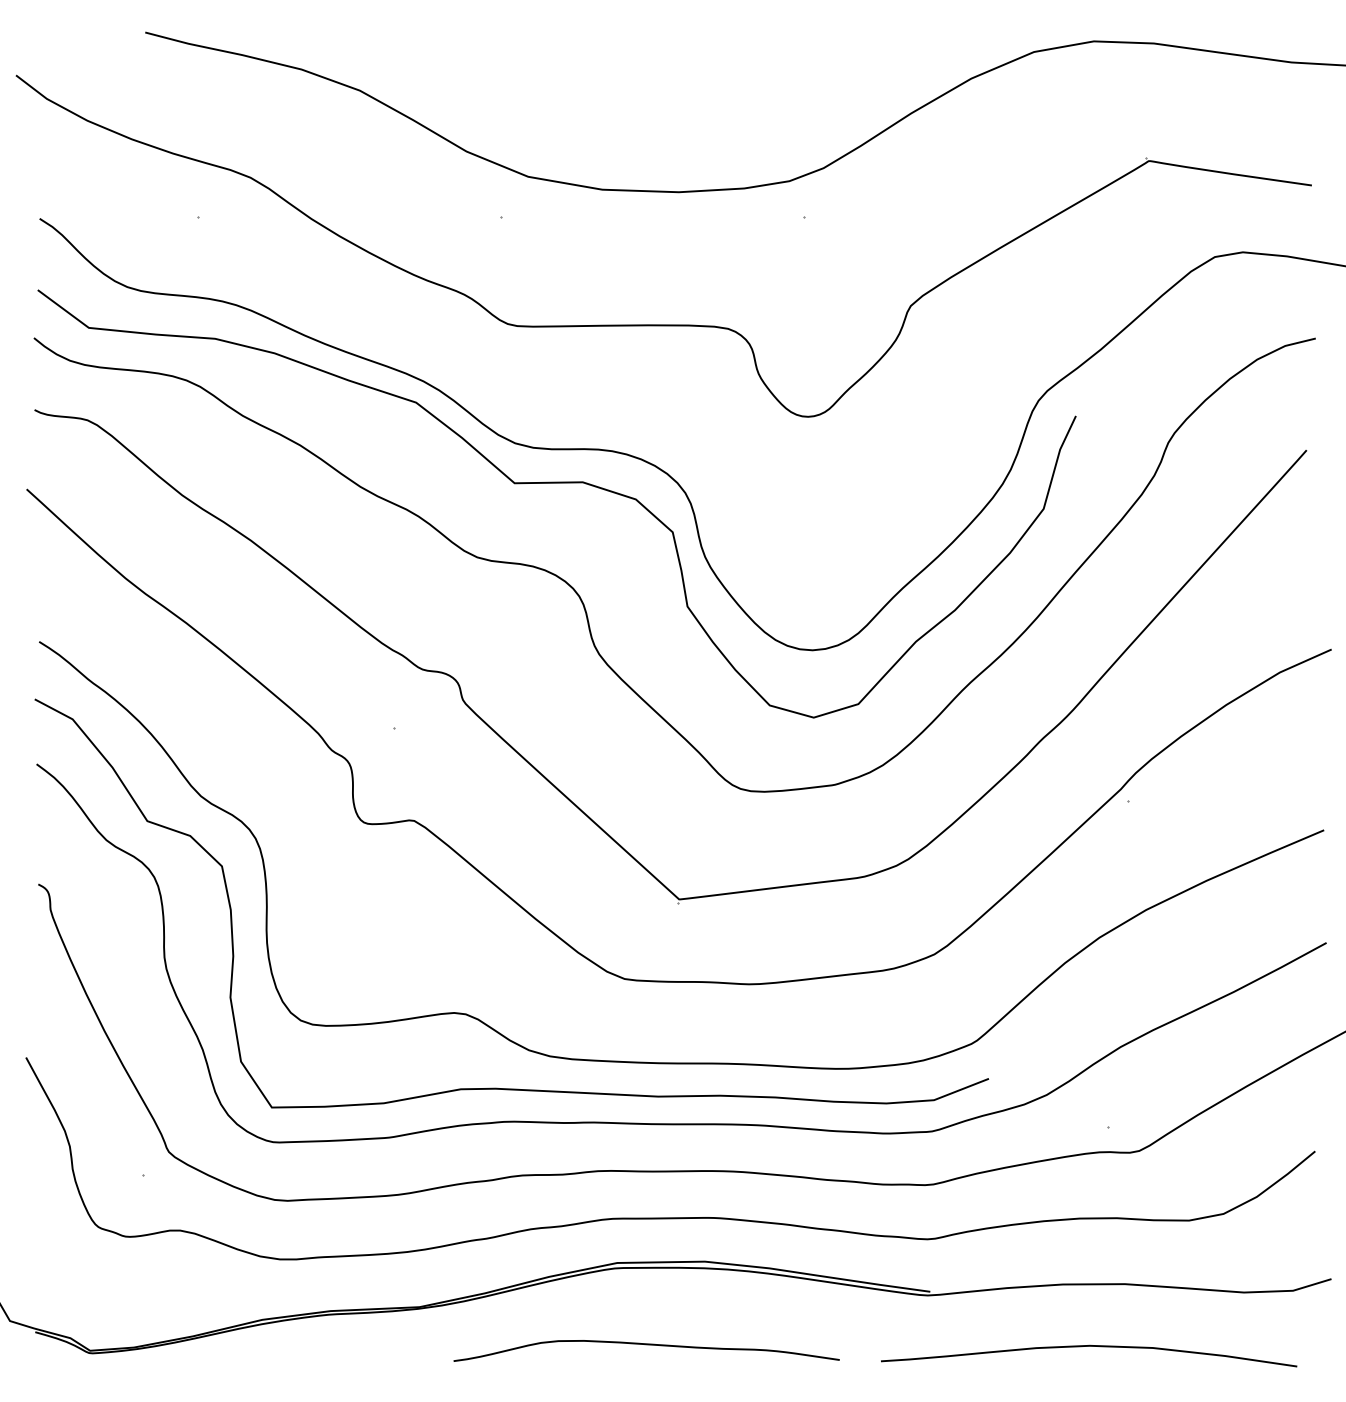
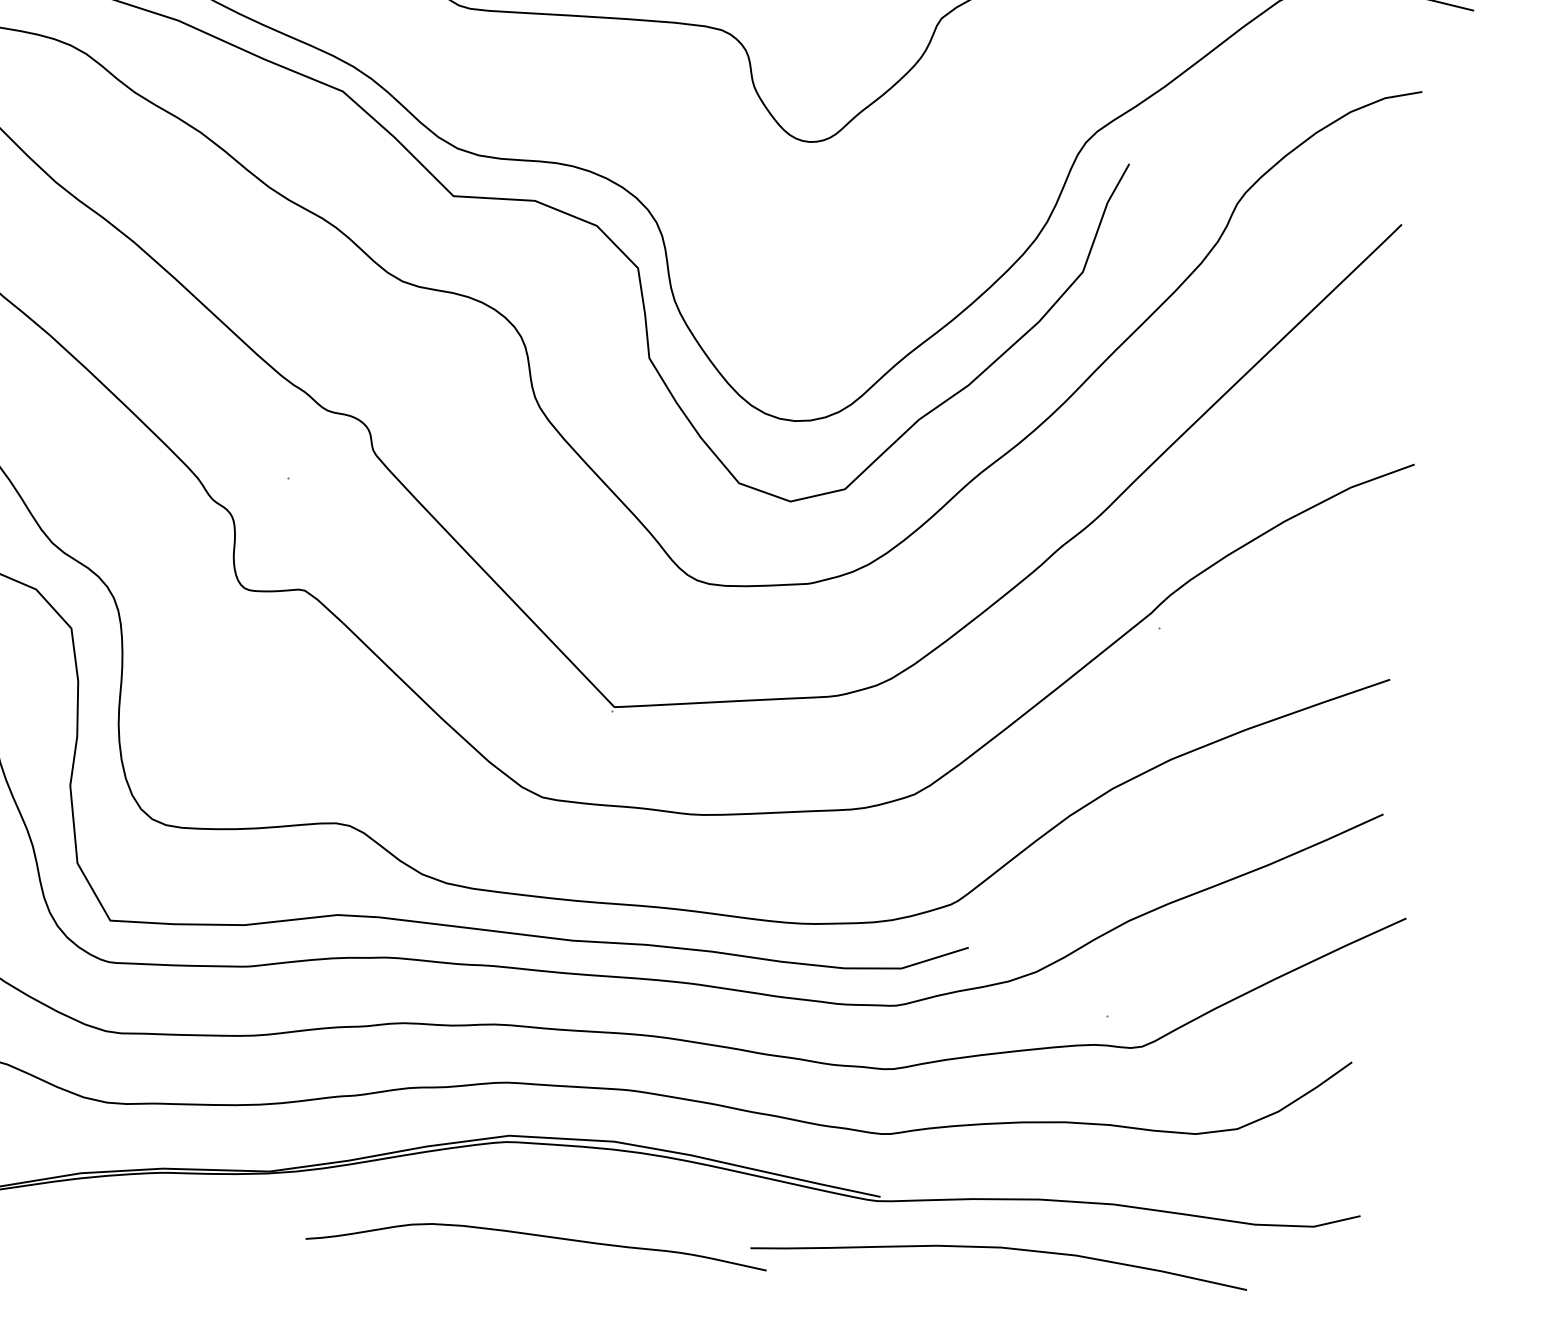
curve: (1089, 1346) -> (1000, 1248), moved

